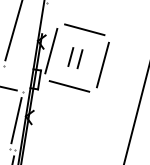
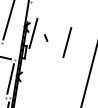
line: (84, 28) -> (55, 18), removed
part: (74, 57) -> (48, 37), size x0.6
line: (69, 86) -> (45, 56), removed

